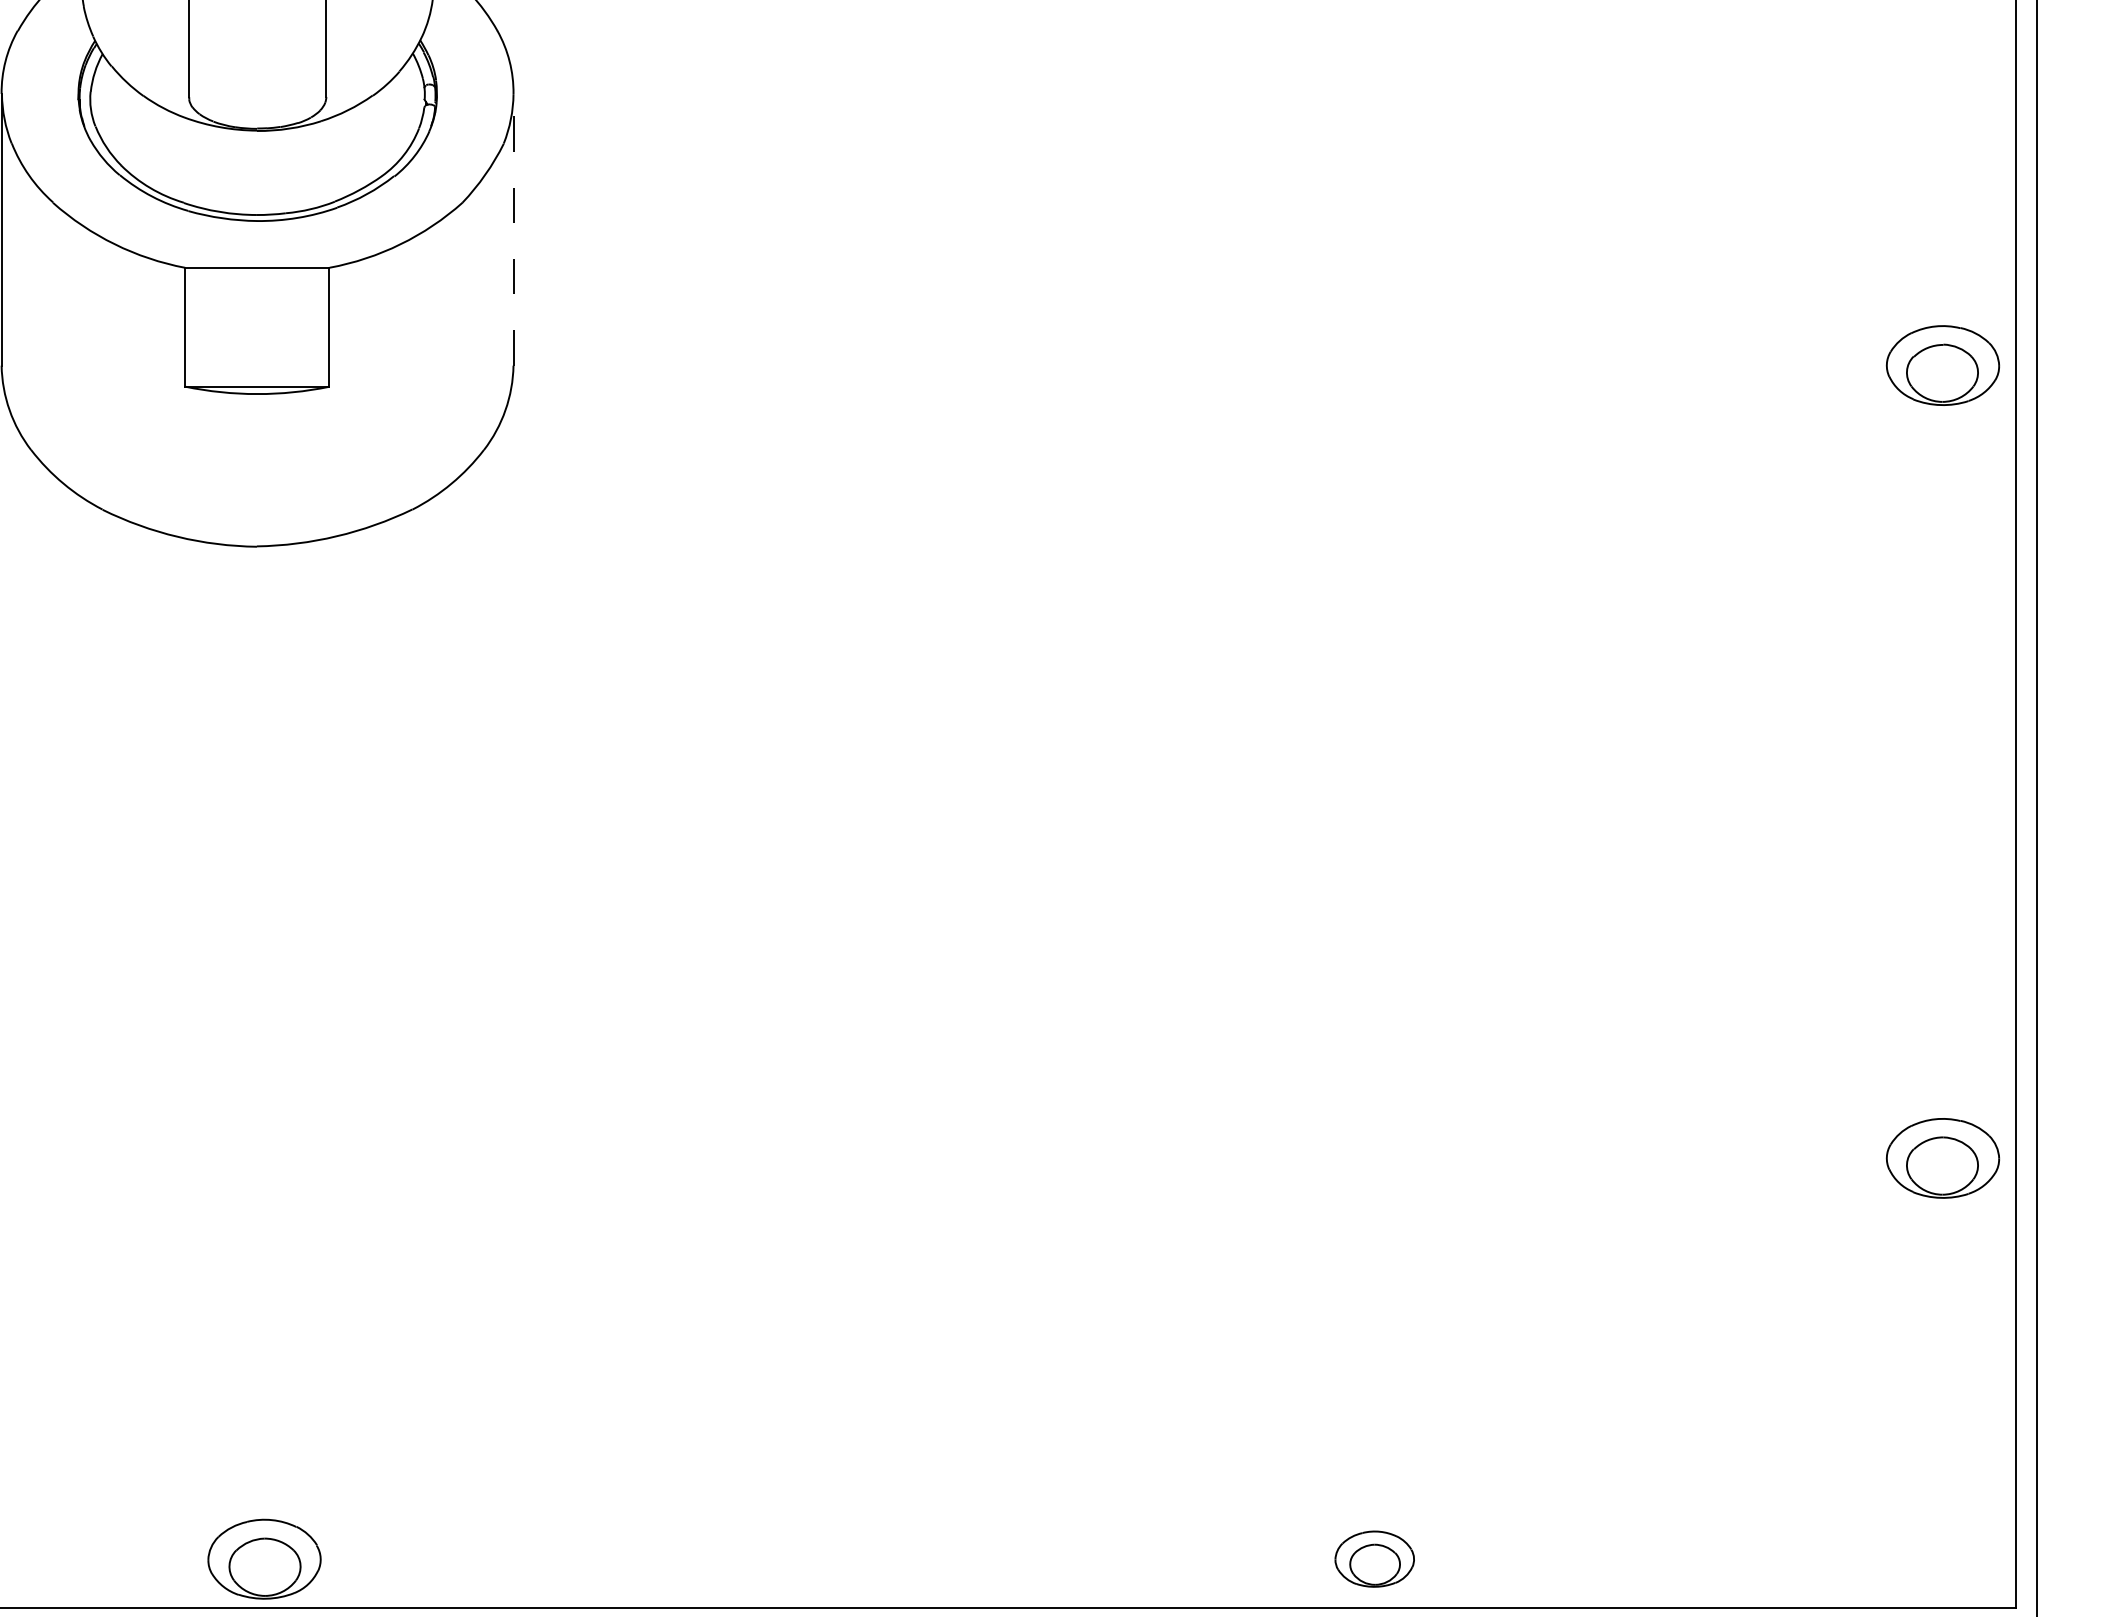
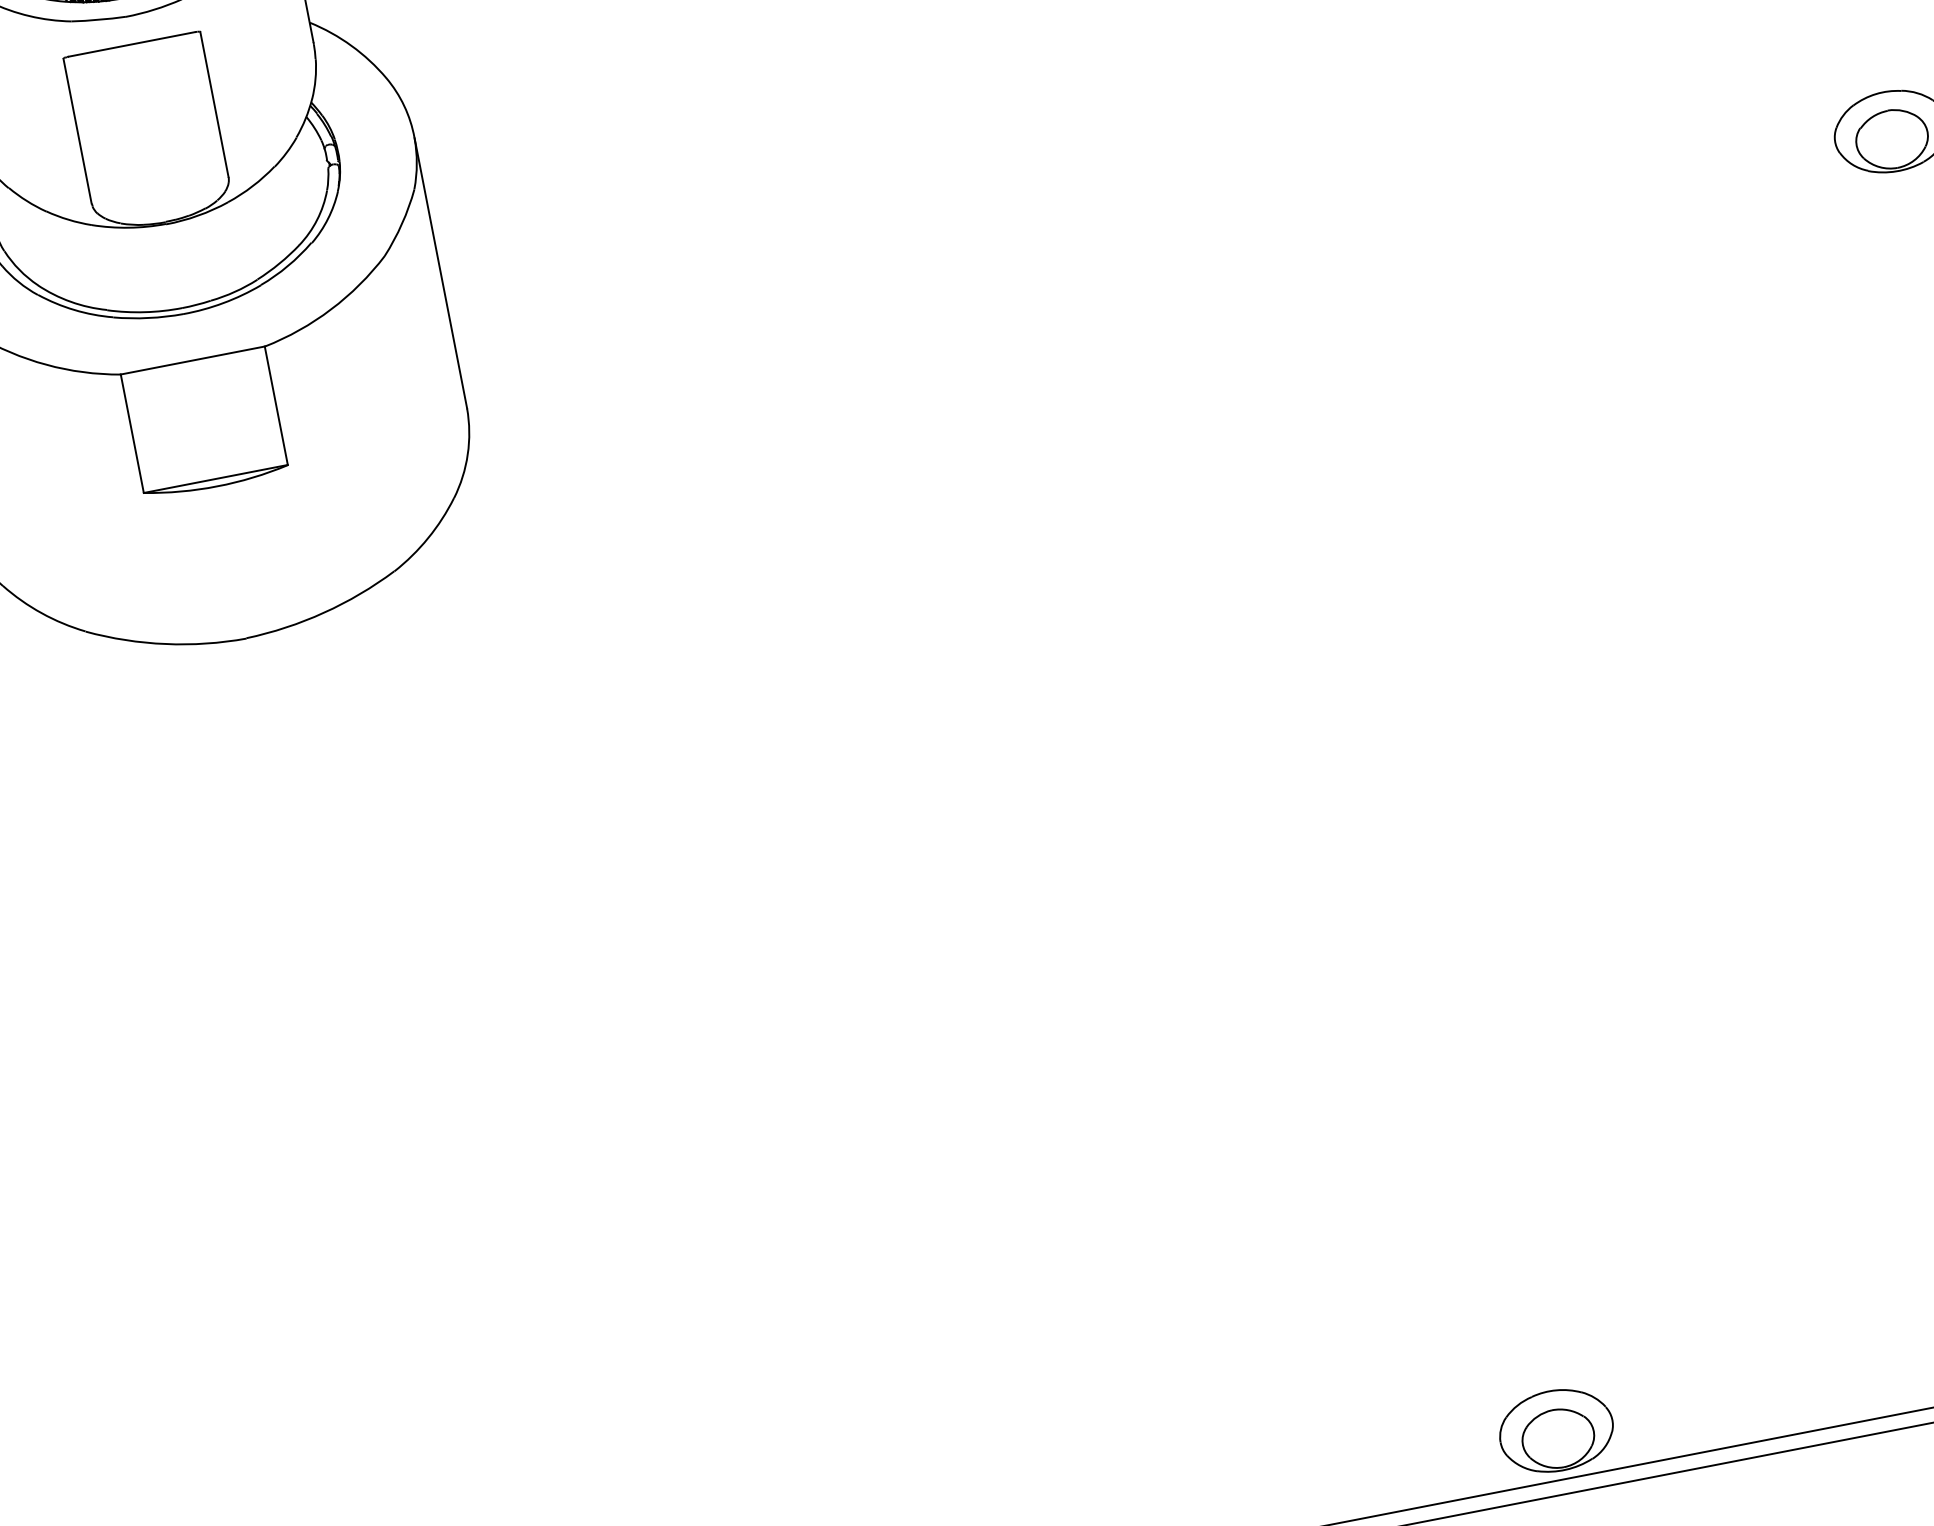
line: (513, 229) -> (440, 272), dashed -> solid
part: (1374, 1558) -> (1555, 1430), size x1.43

